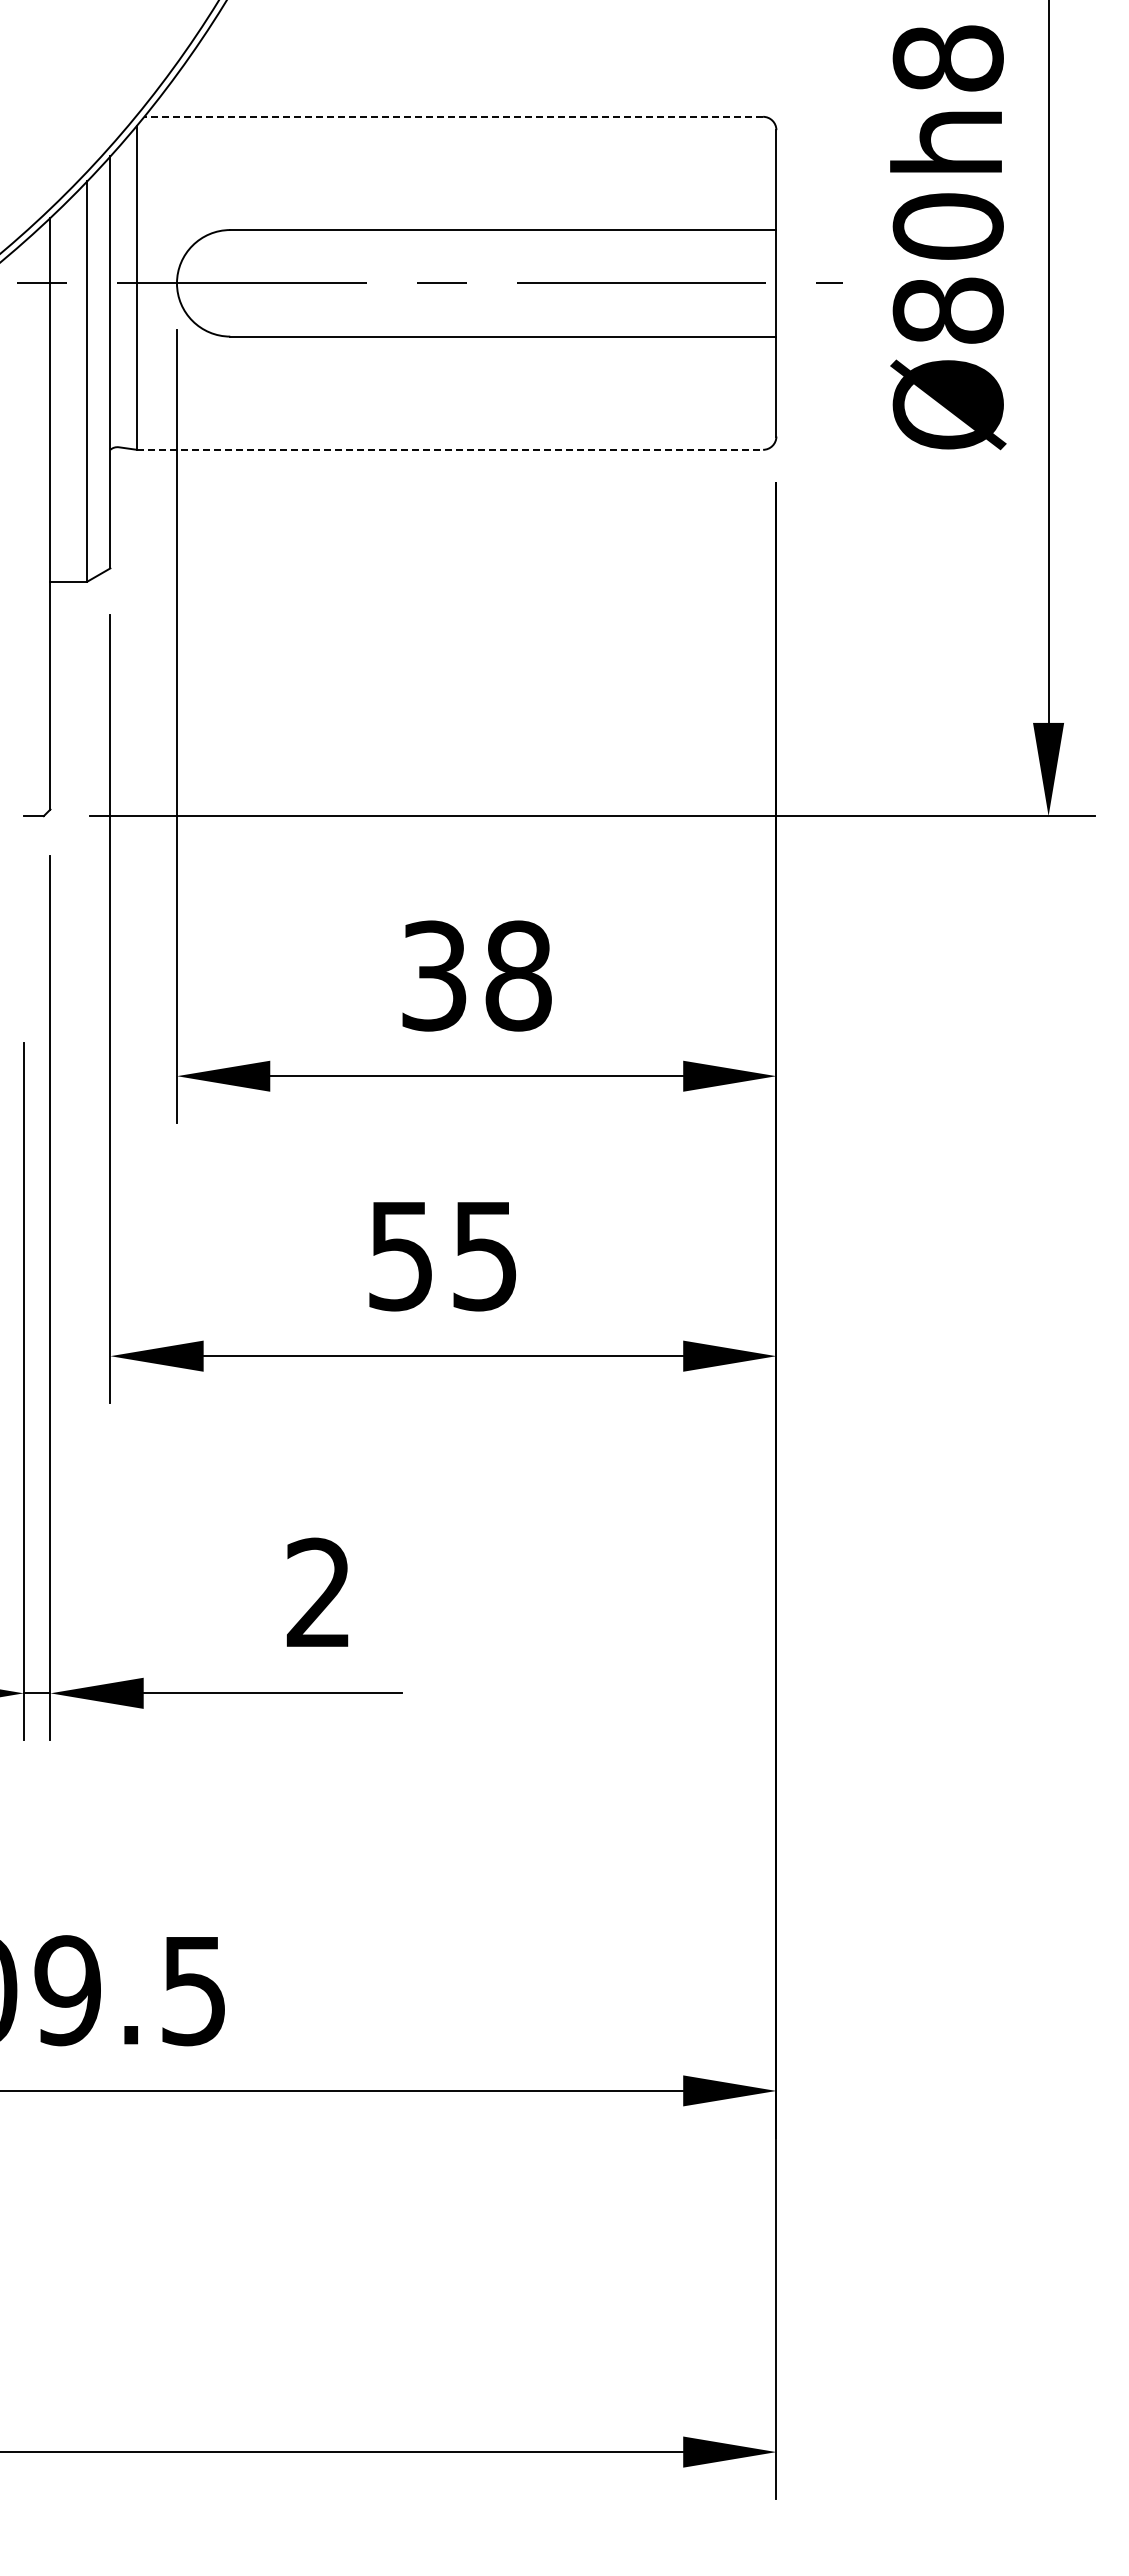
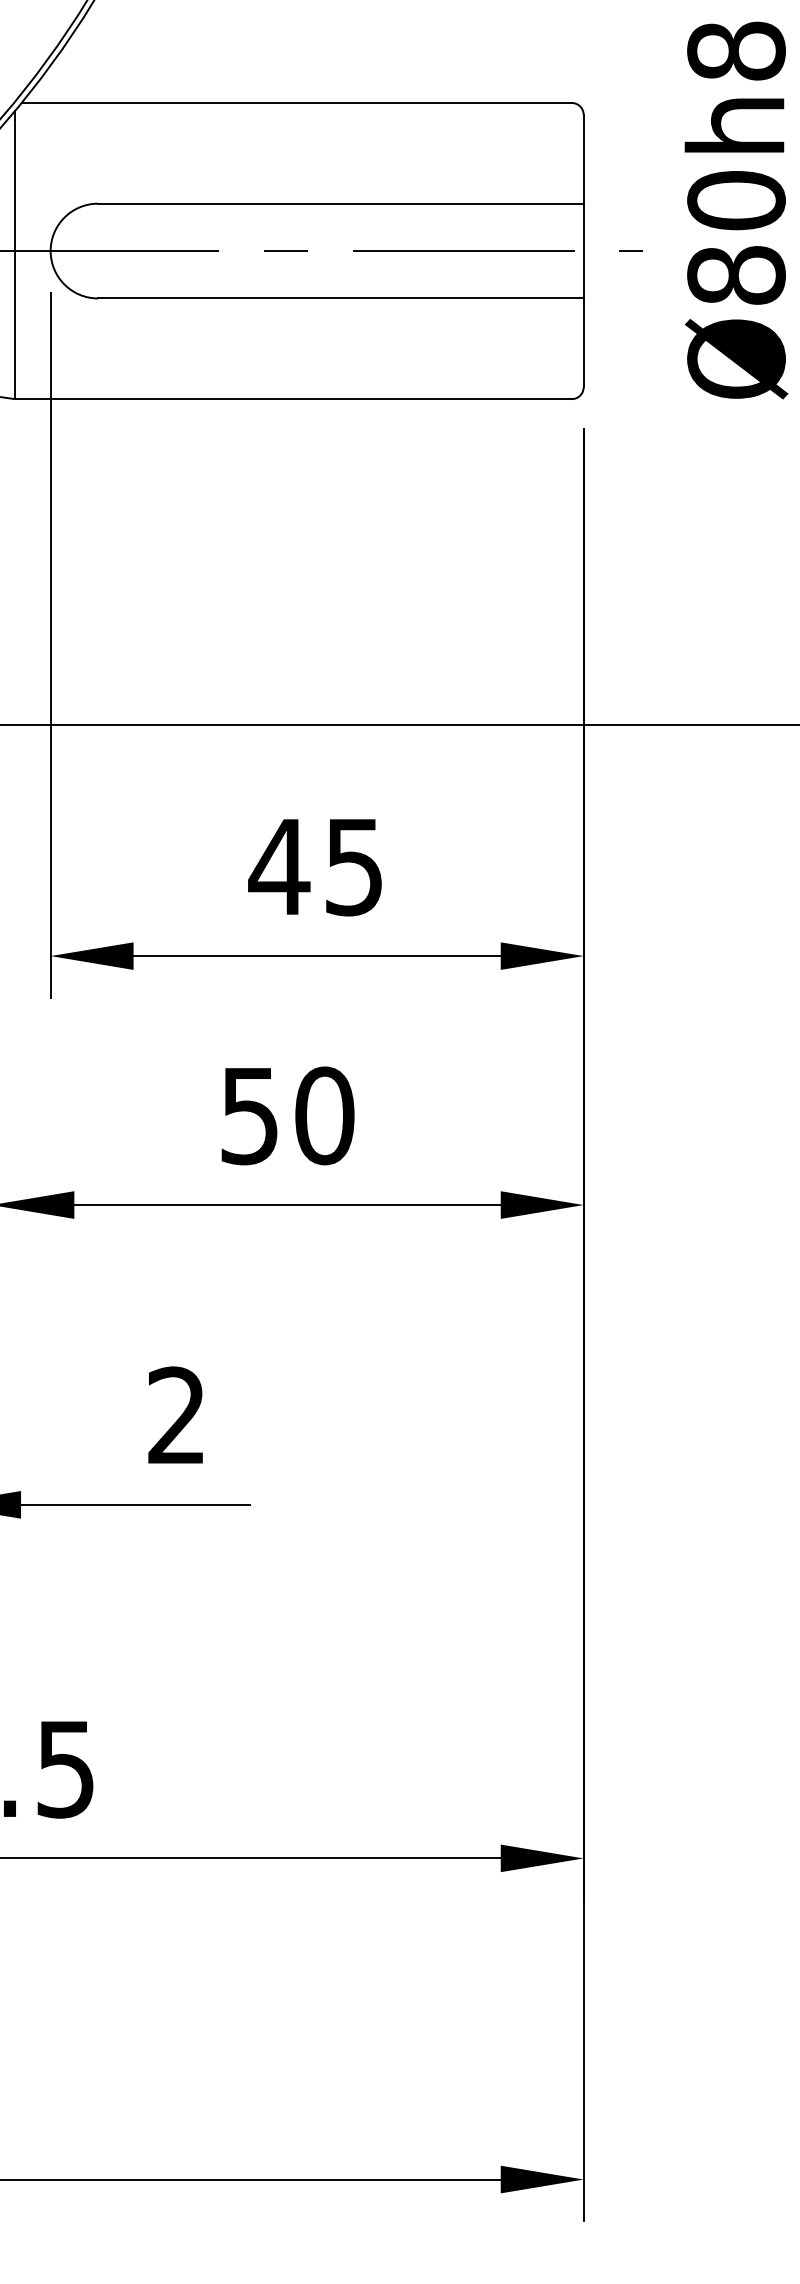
line: (453, 116) -> (296, 102), dashed -> solid
line: (450, 449) -> (293, 398), dashed -> solid
text: (475, 975) -> (316, 866), 38 -> 45
text: (485, 1255) -> (324, 1115), 55 -> 50

